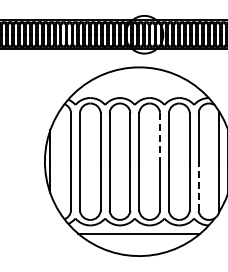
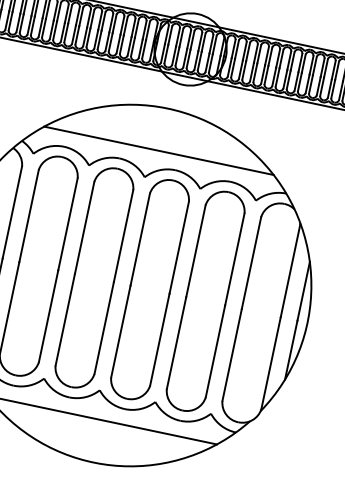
line: (139, 89) -> (159, 150), added
line: (160, 137) -> (179, 248), dashed -> solid
line: (198, 185) -> (232, 353), dashed -> solid

